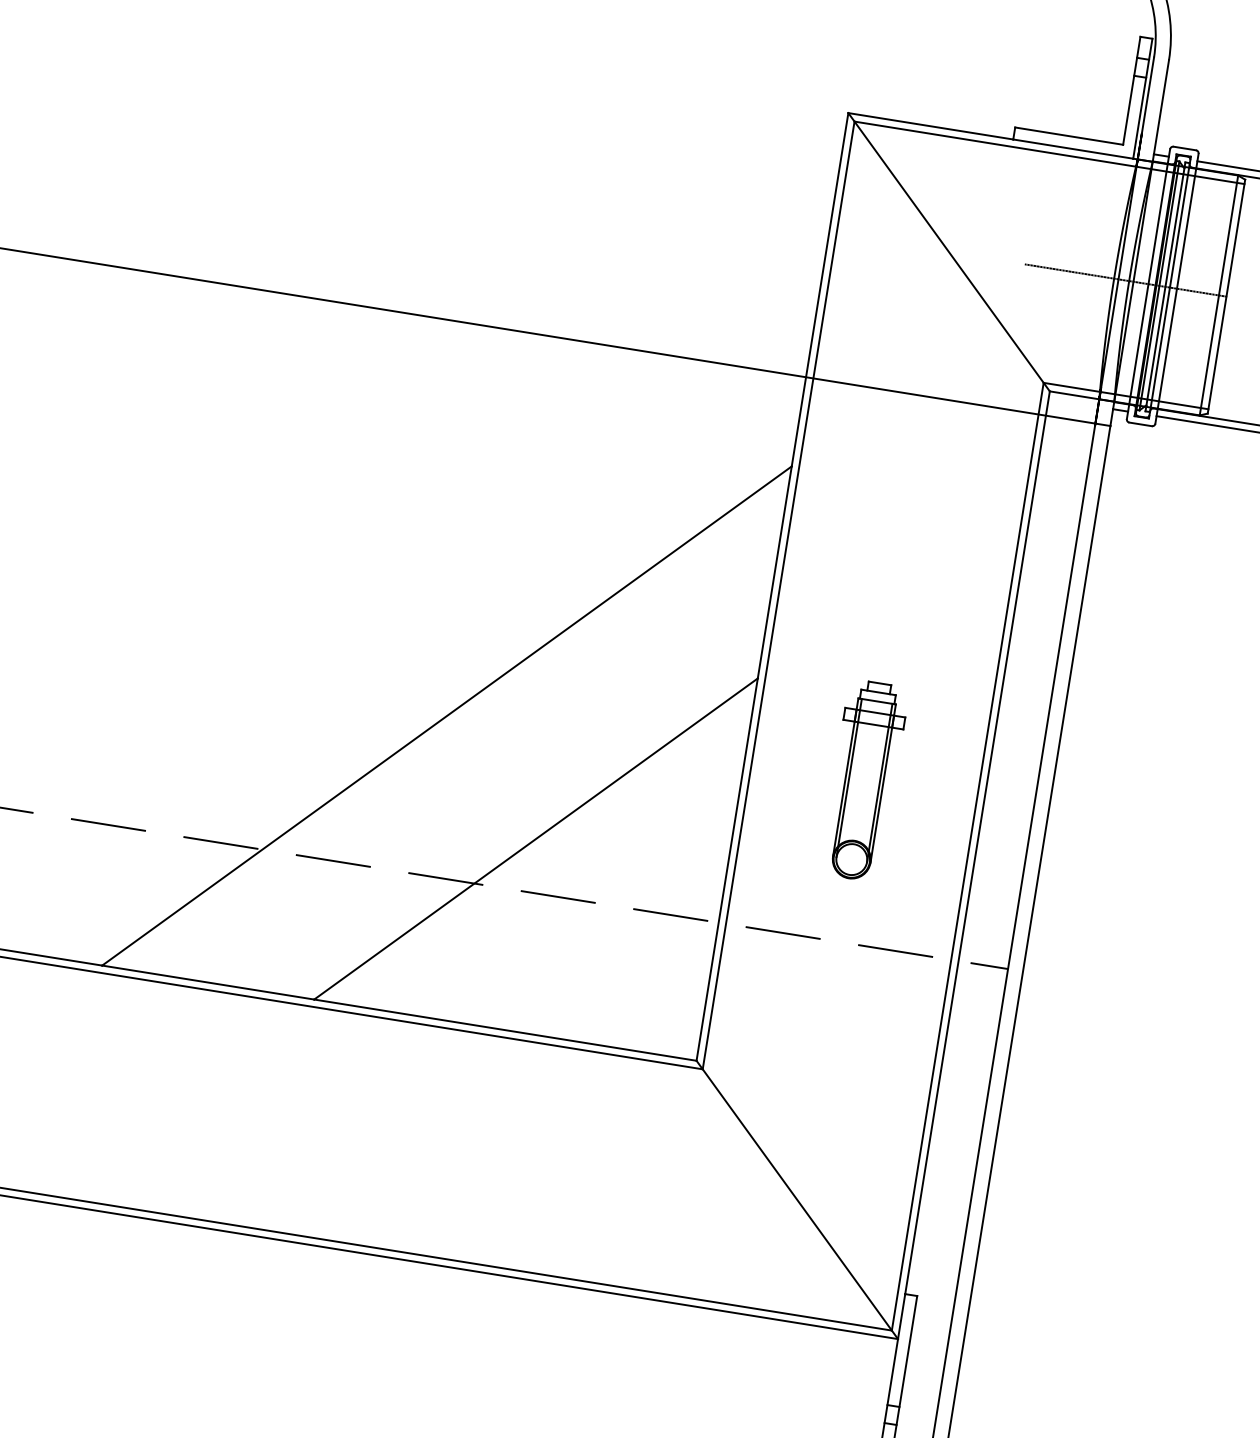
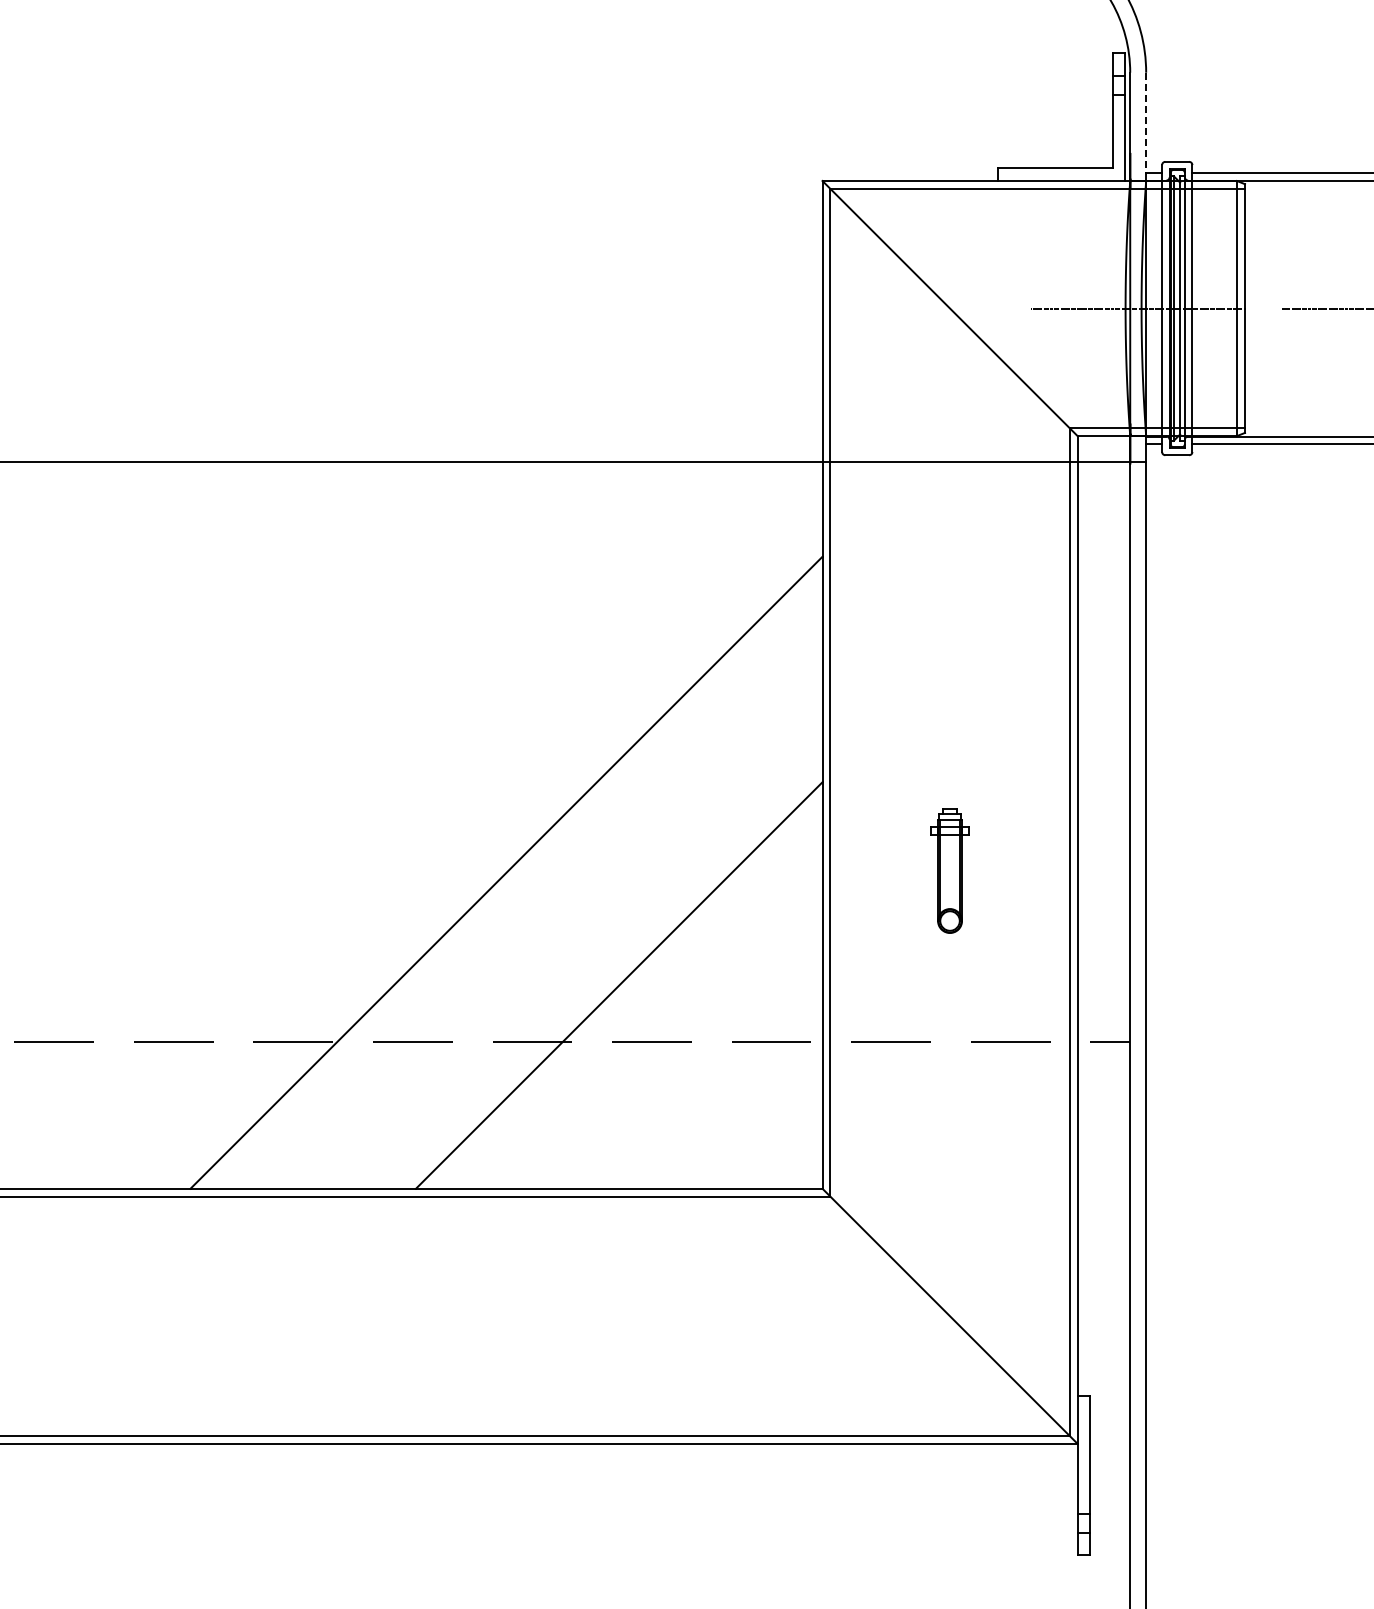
line: (1161, 107) -> (1146, 123), solid -> dashed
part: (863, 780) -> (949, 870), size x0.6

